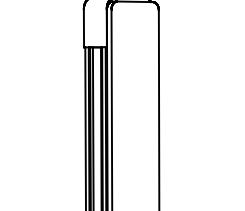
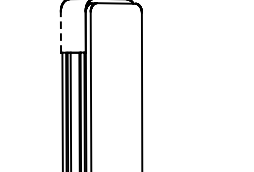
line: (83, 27) -> (60, 31), solid -> dashed

